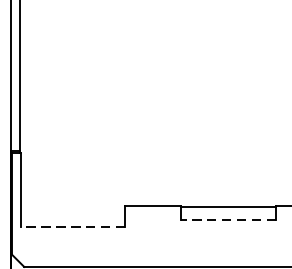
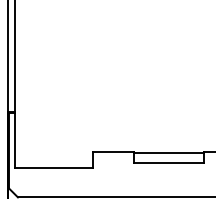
line: (227, 219) -> (168, 162), dashed -> solid
line: (72, 226) -> (53, 167), dashed -> solid

